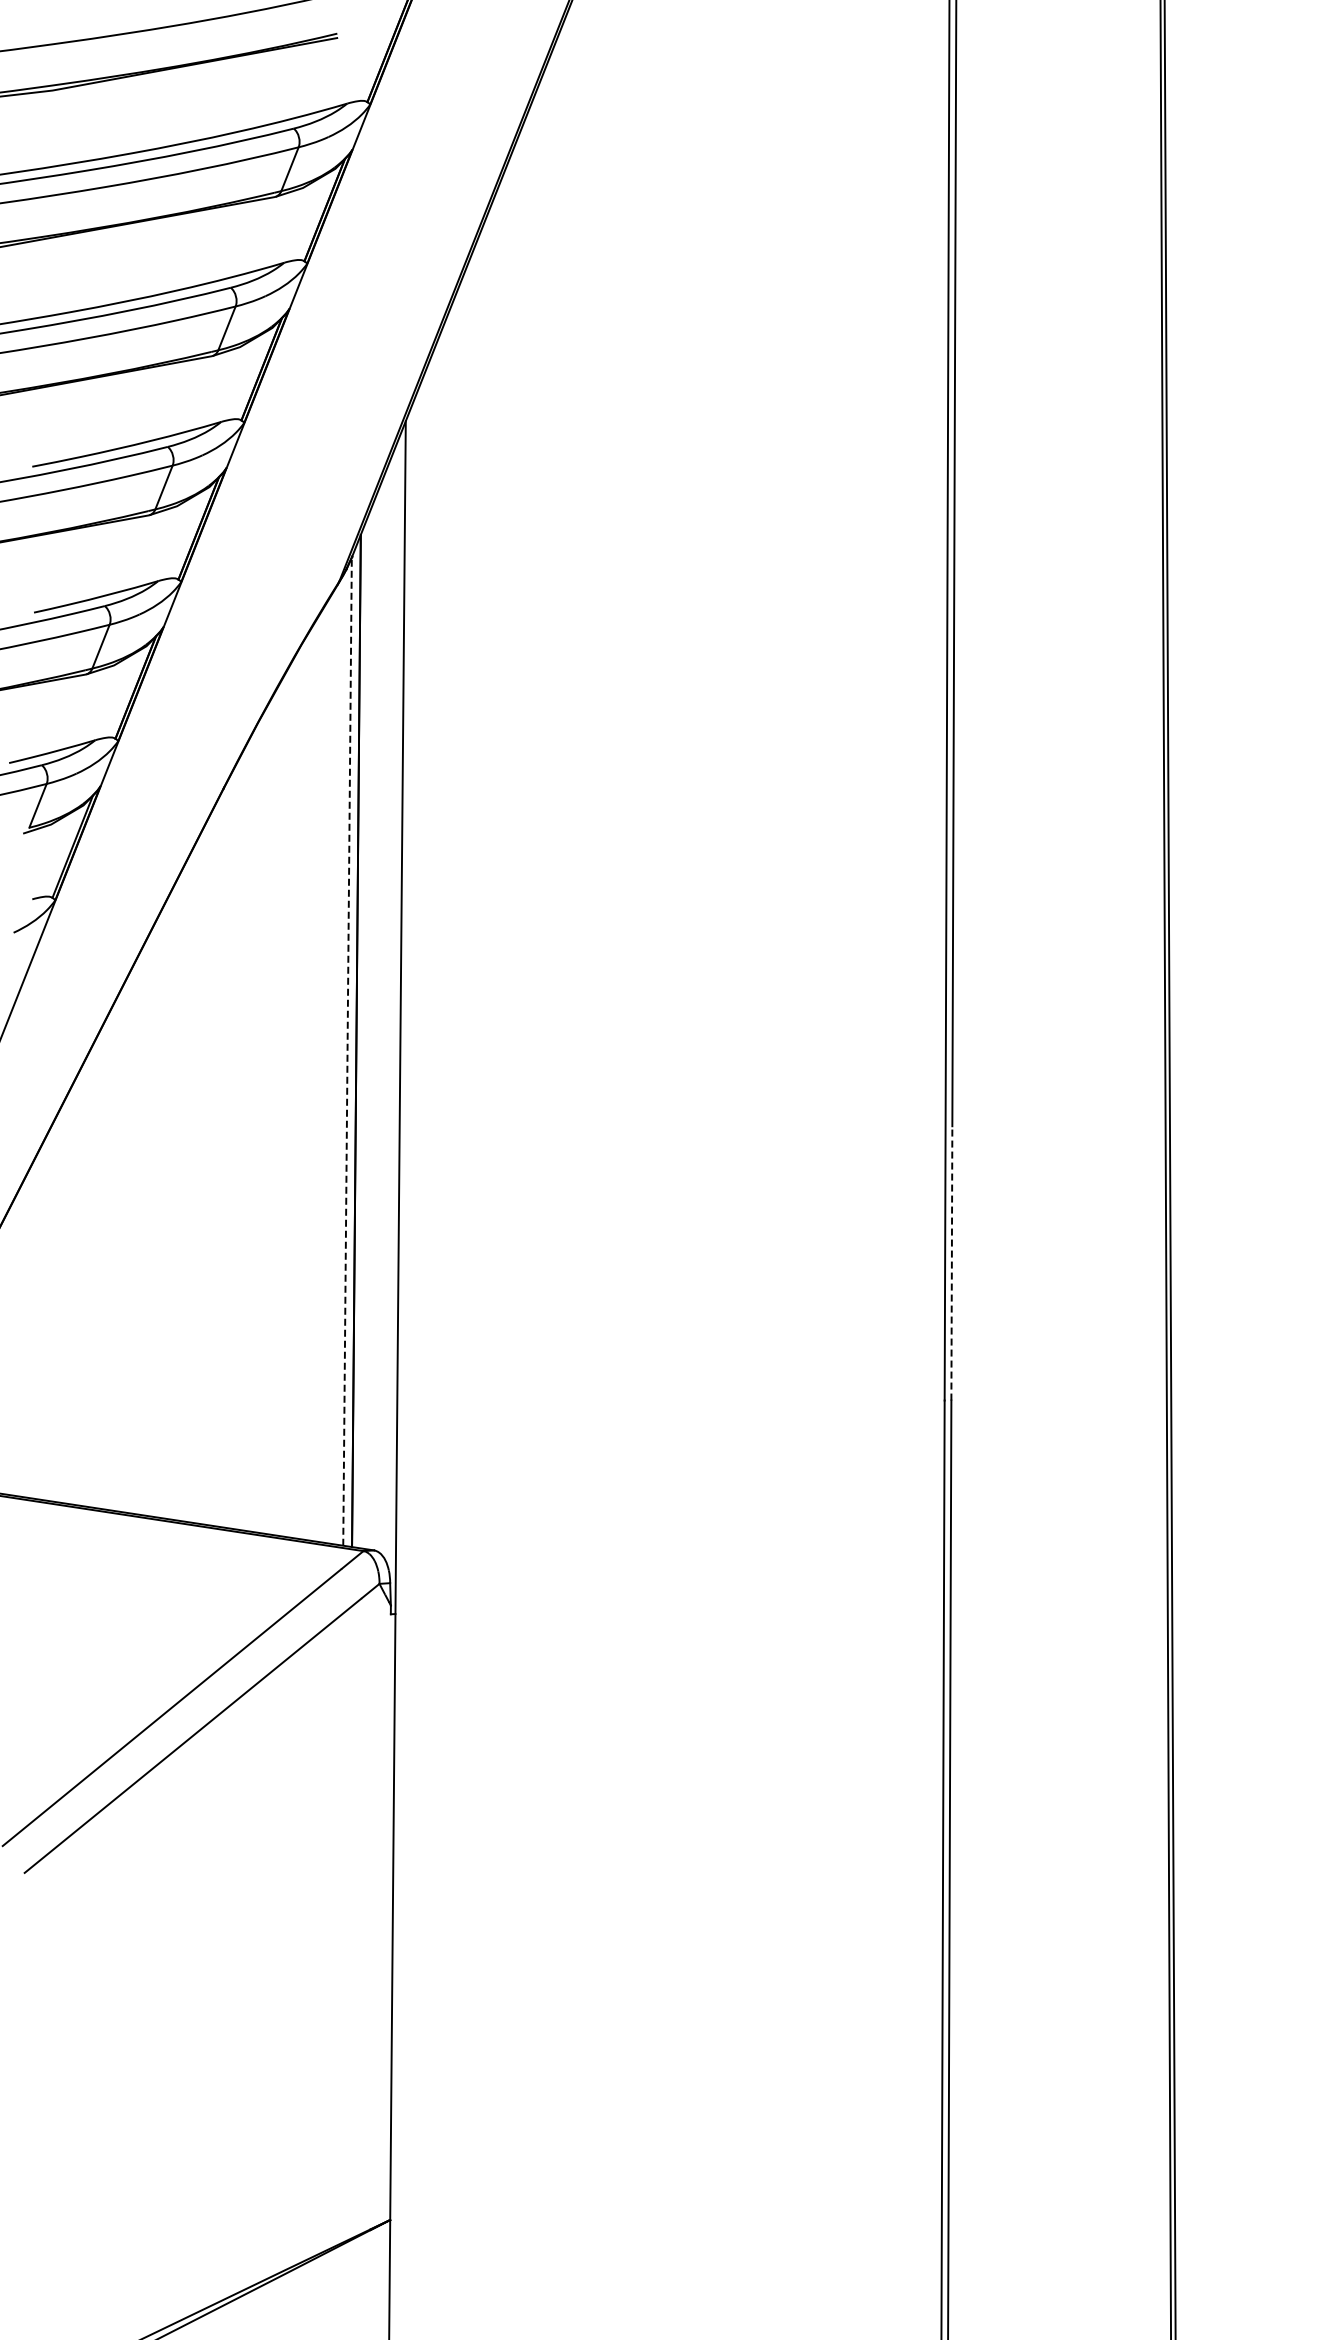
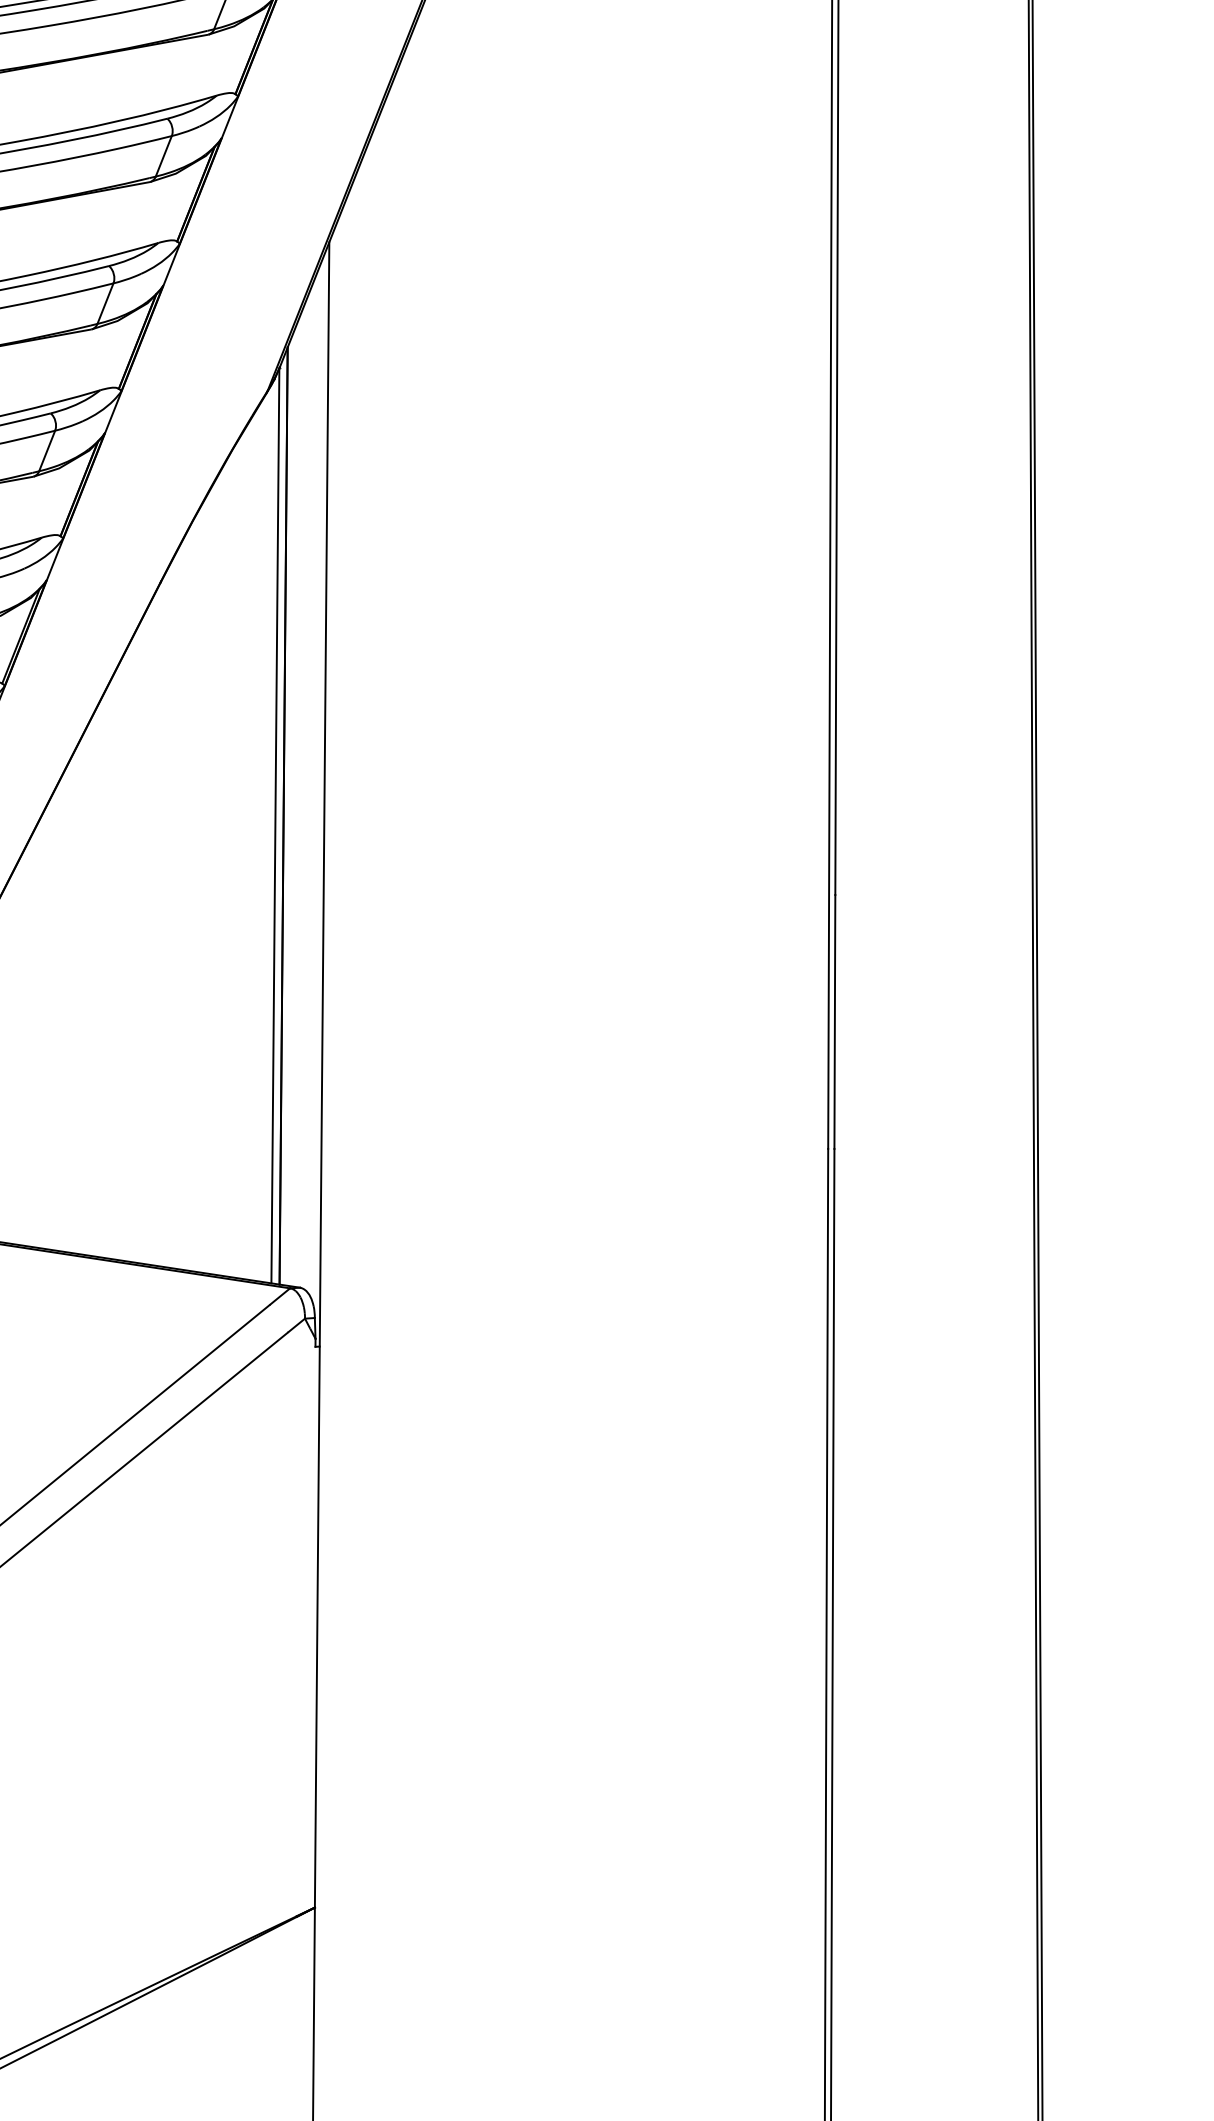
line: (347, 1051) -> (275, 825), dashed -> solid
line: (951, 1262) -> (834, 1021), dashed -> solid

